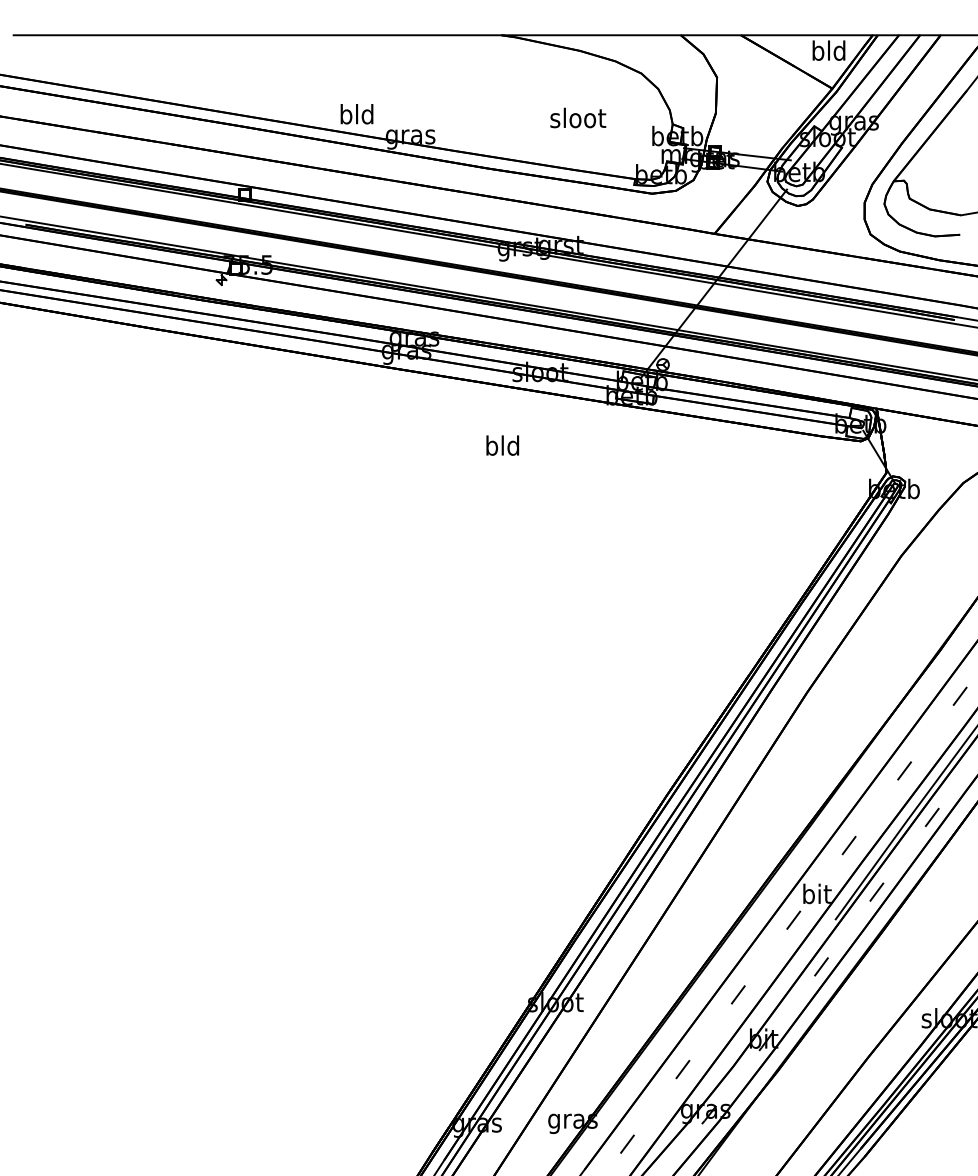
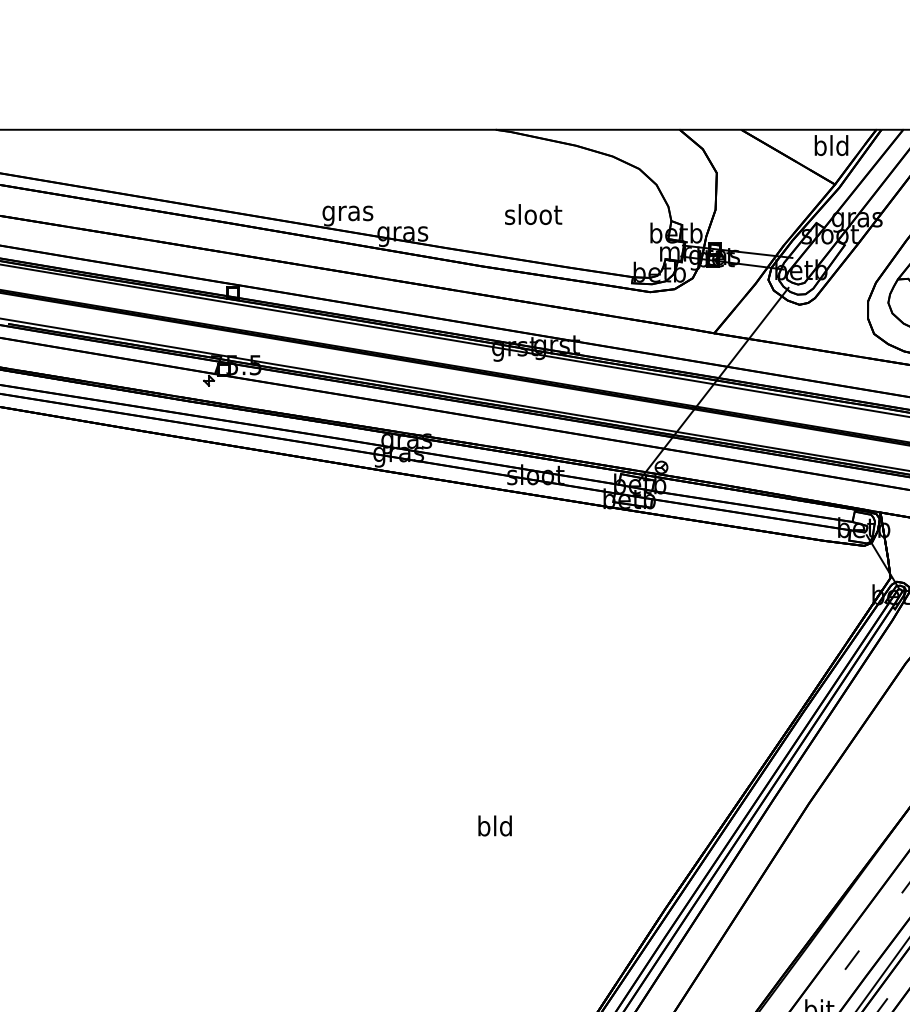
text: (356, 116) -> (347, 213), bld -> gras
text: (578, 117) -> (533, 214), moved
text: (502, 445) -> (494, 825), moved

